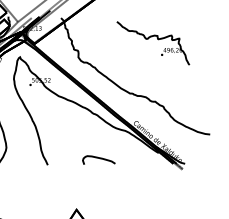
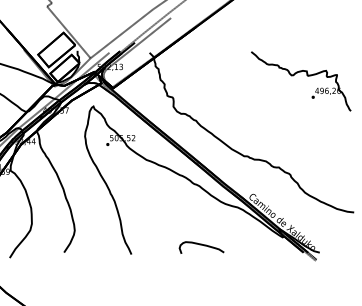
part: (157, 39) -> (306, 75), moved

